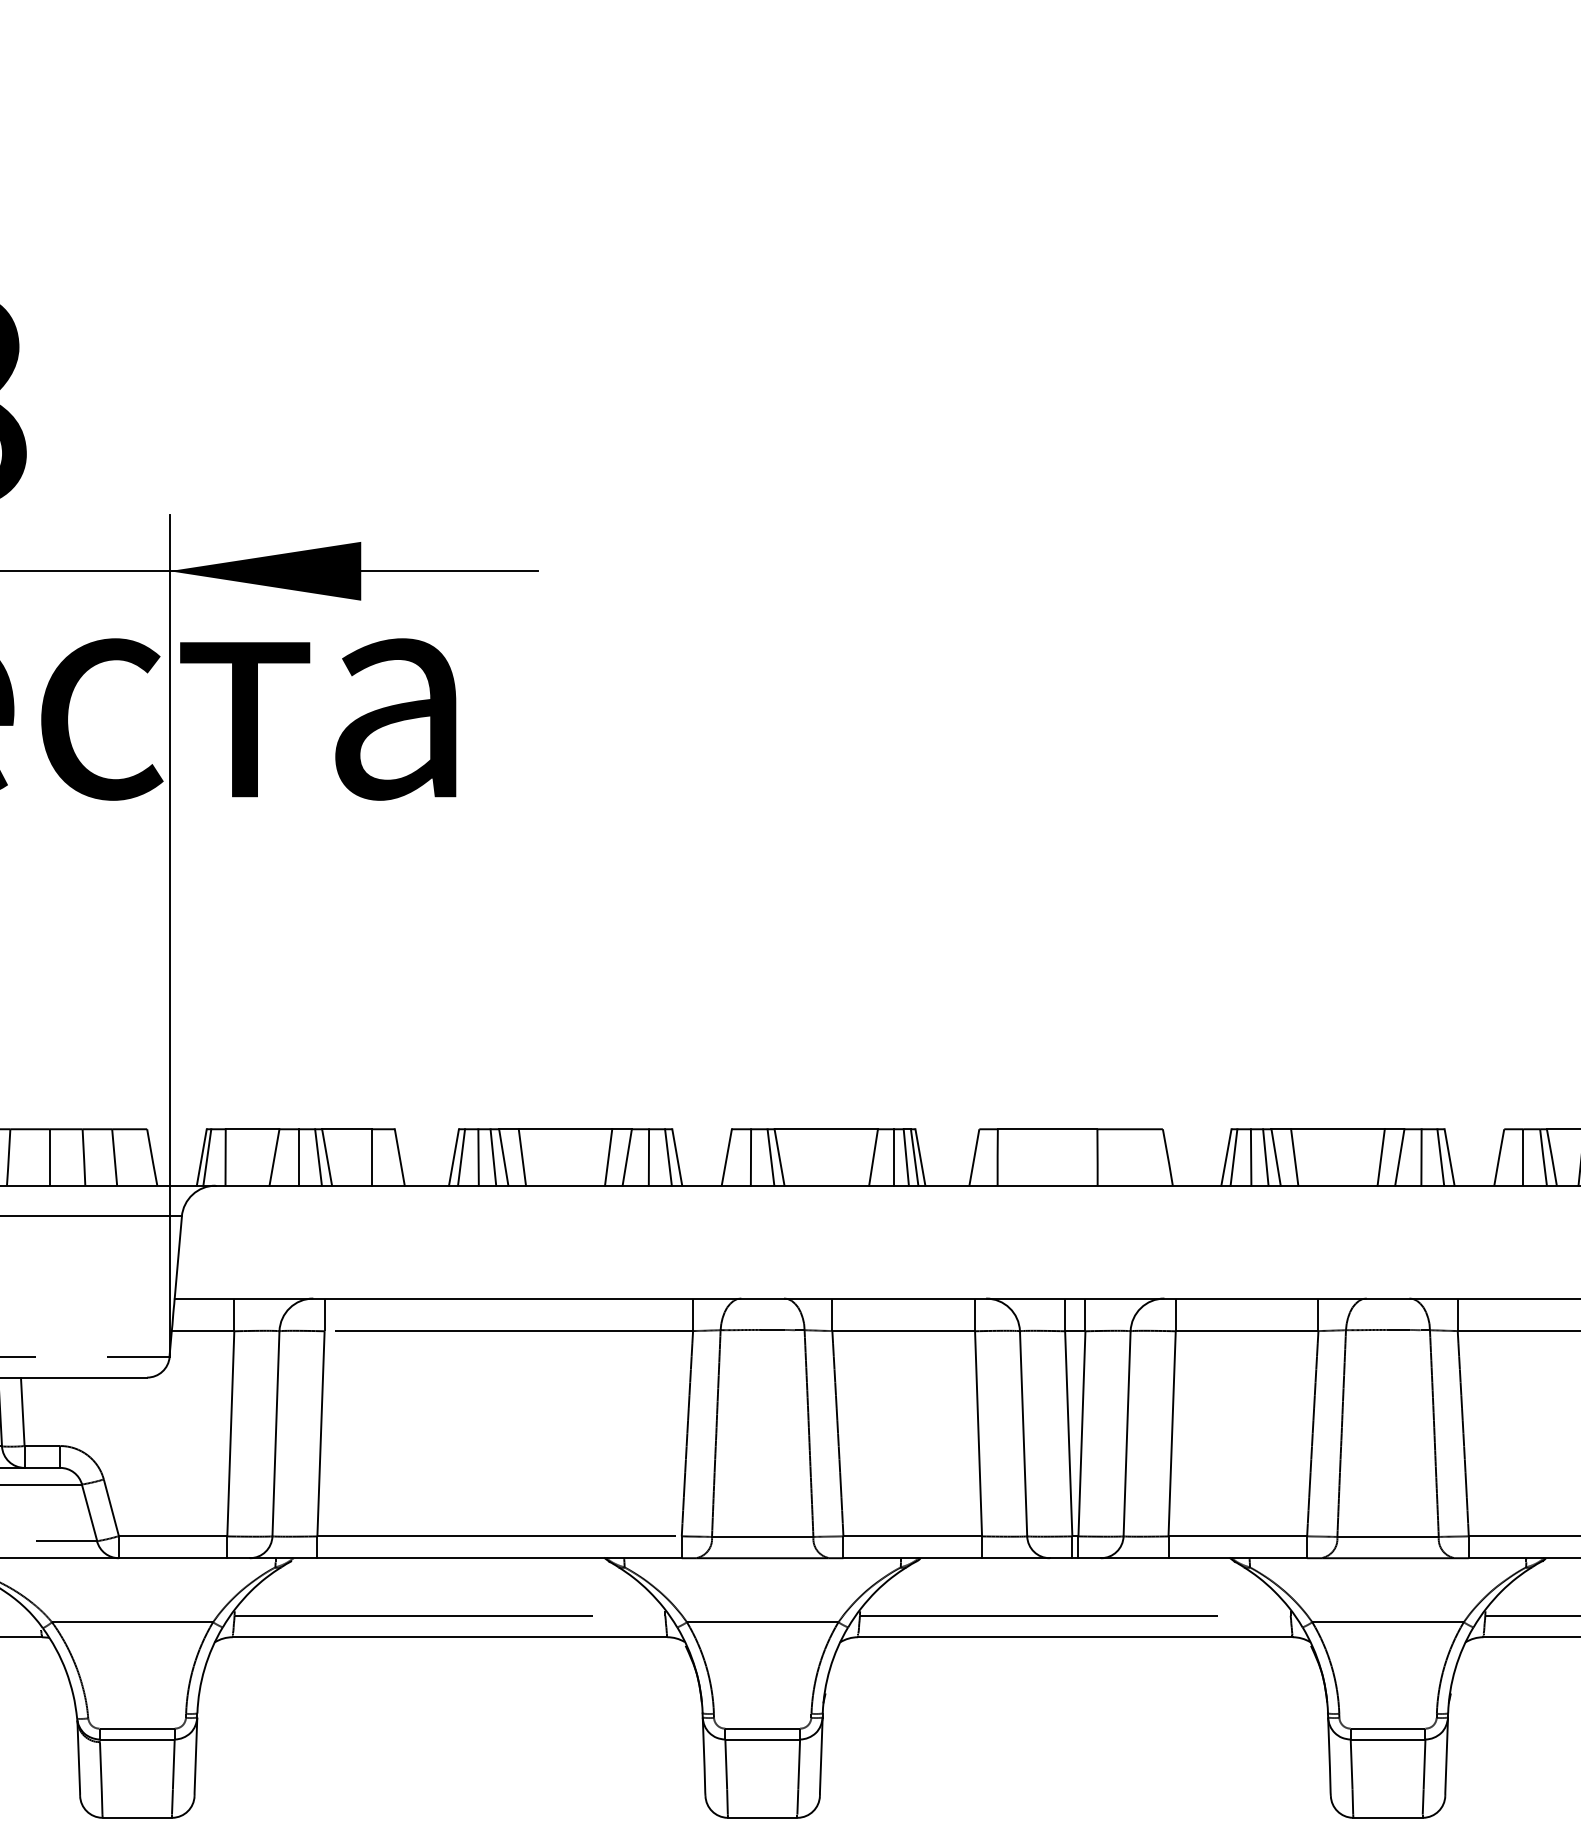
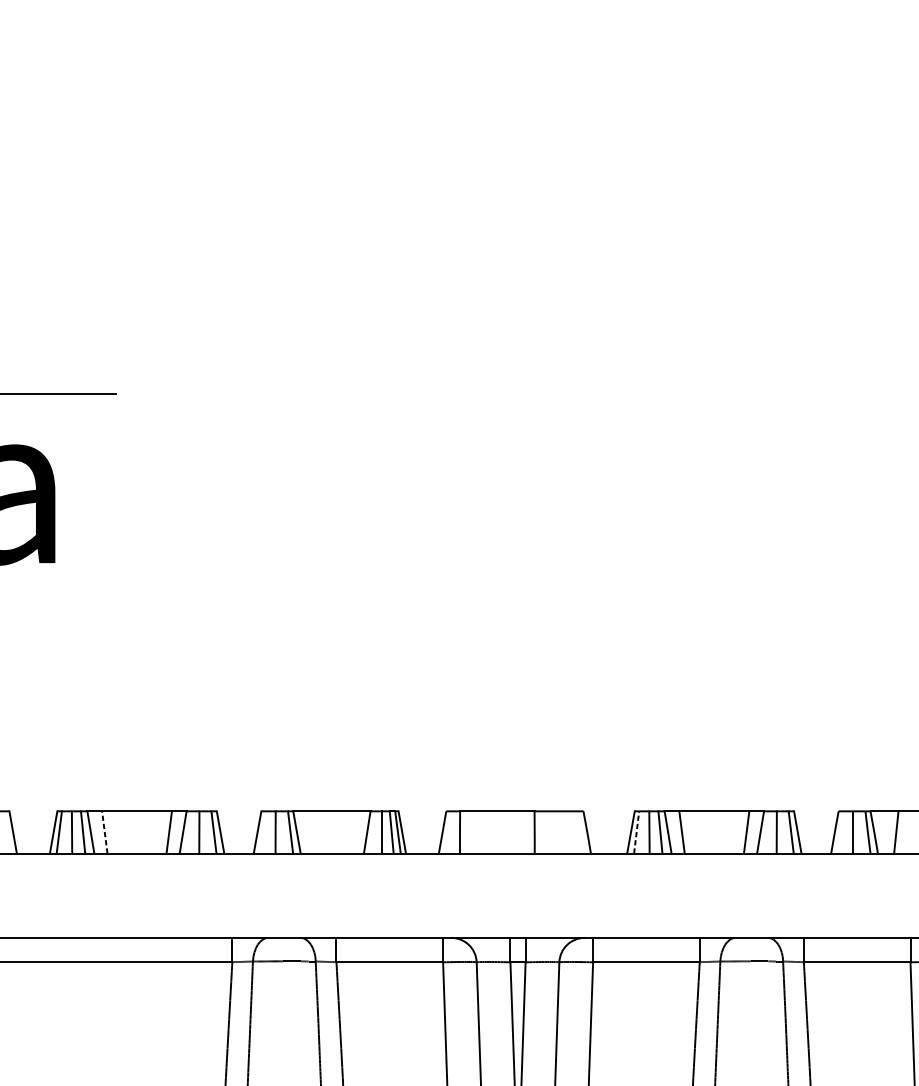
line: (522, 1156) -> (104, 831), solid -> dashed
line: (1234, 1156) -> (637, 831), solid -> dashed

